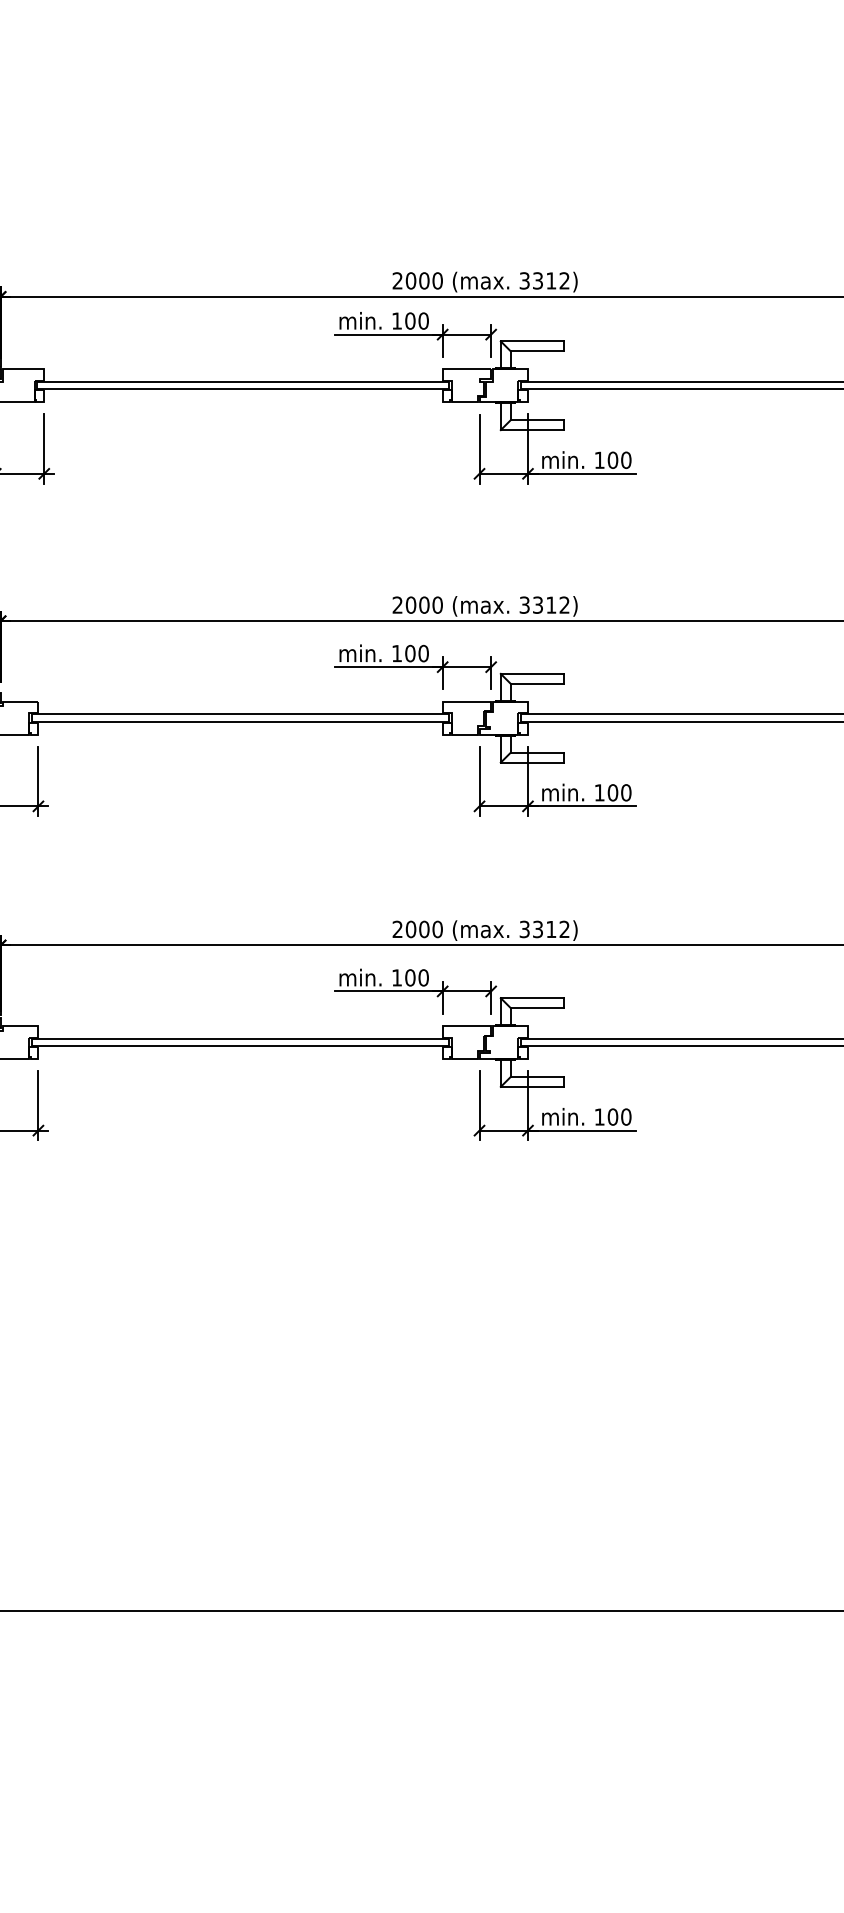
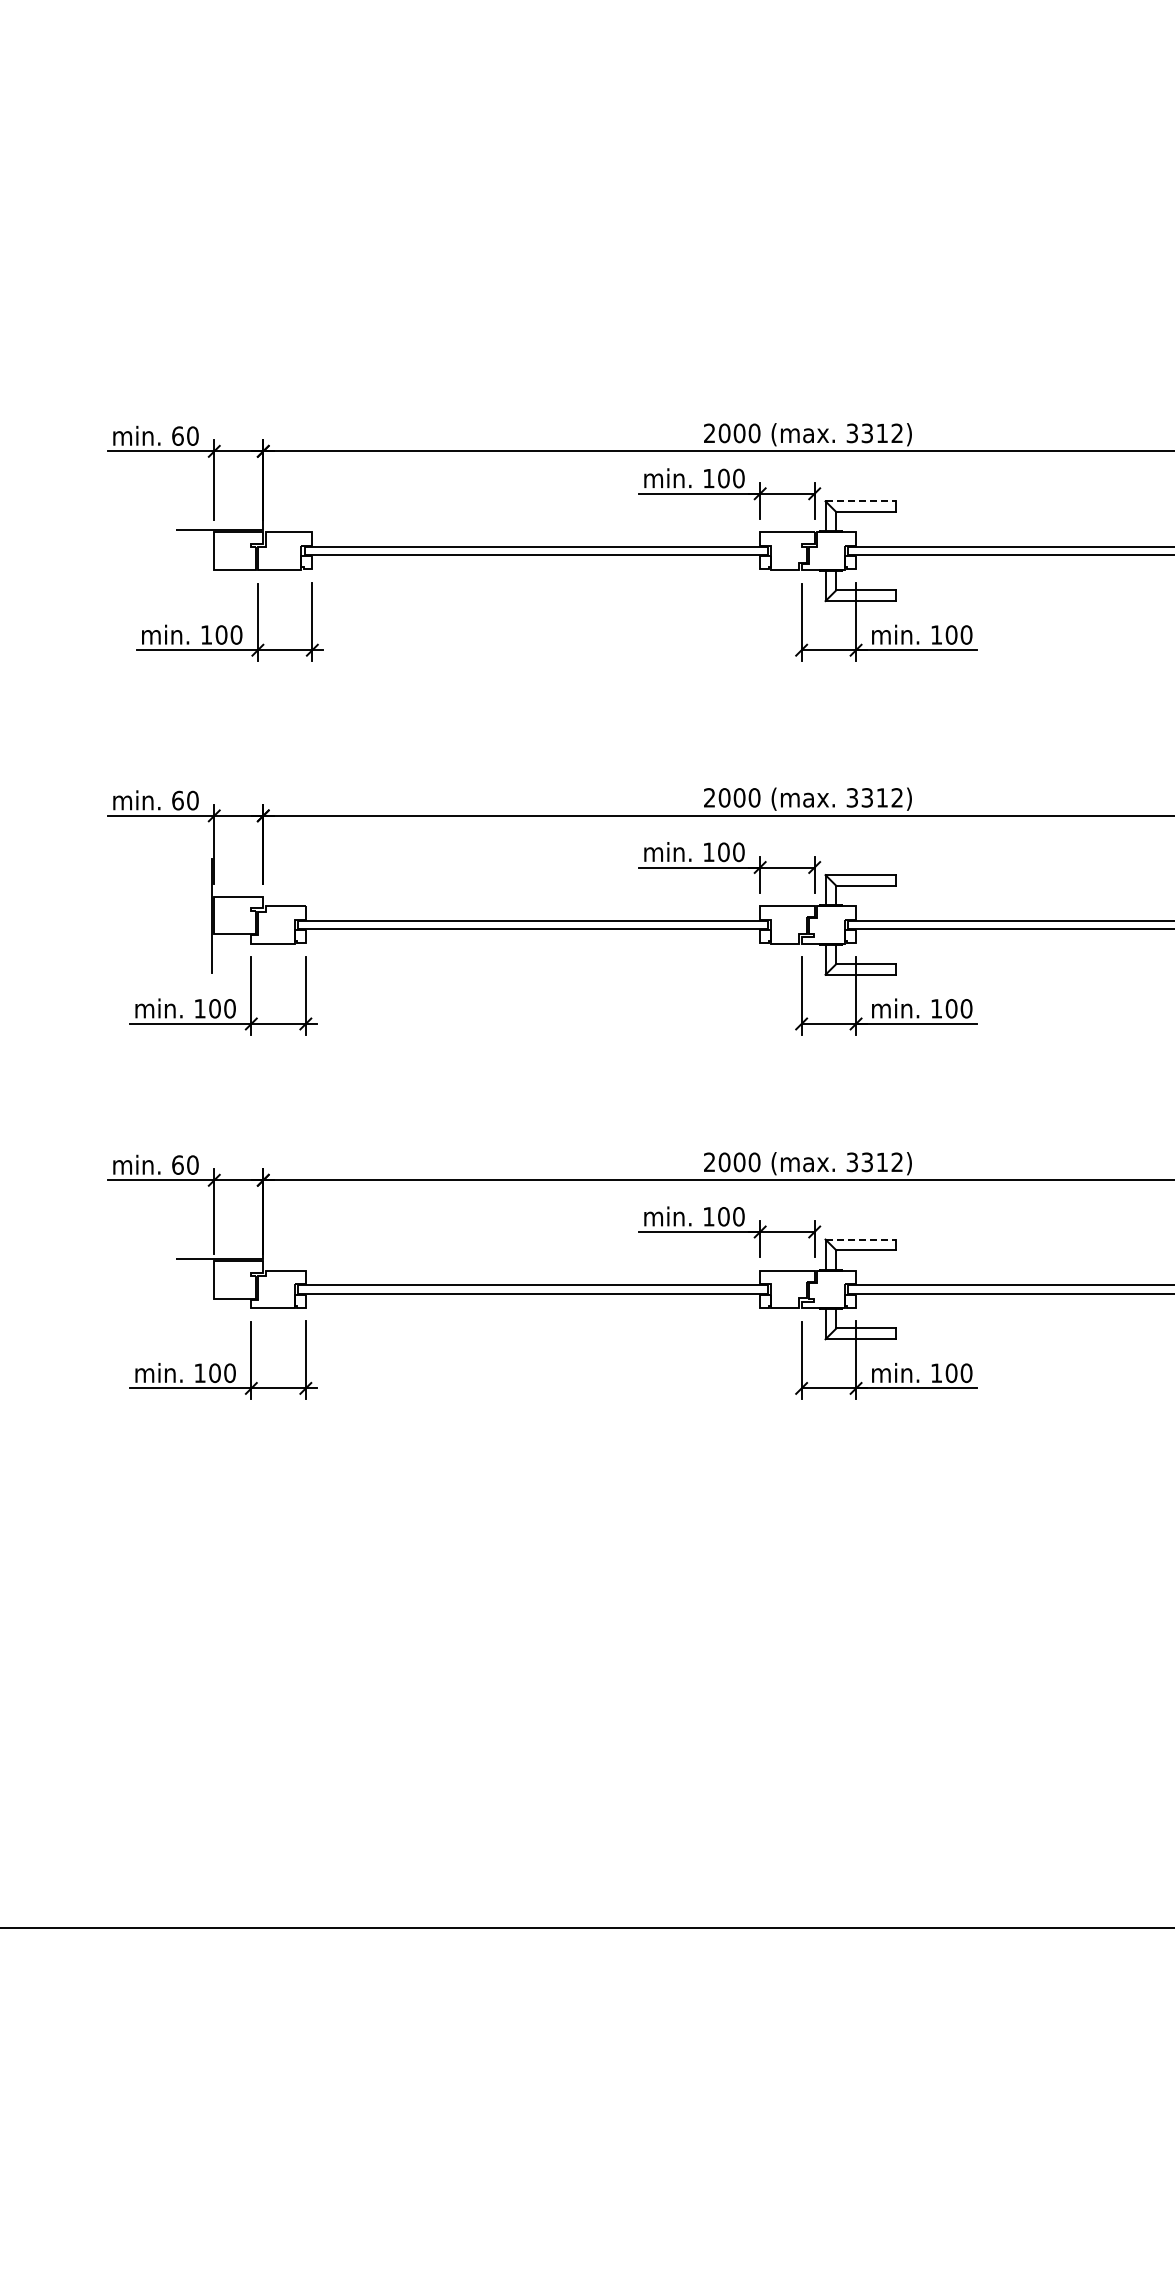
line: (532, 341) -> (861, 501), solid -> dashed
line: (532, 998) -> (861, 1239), solid -> dashed

